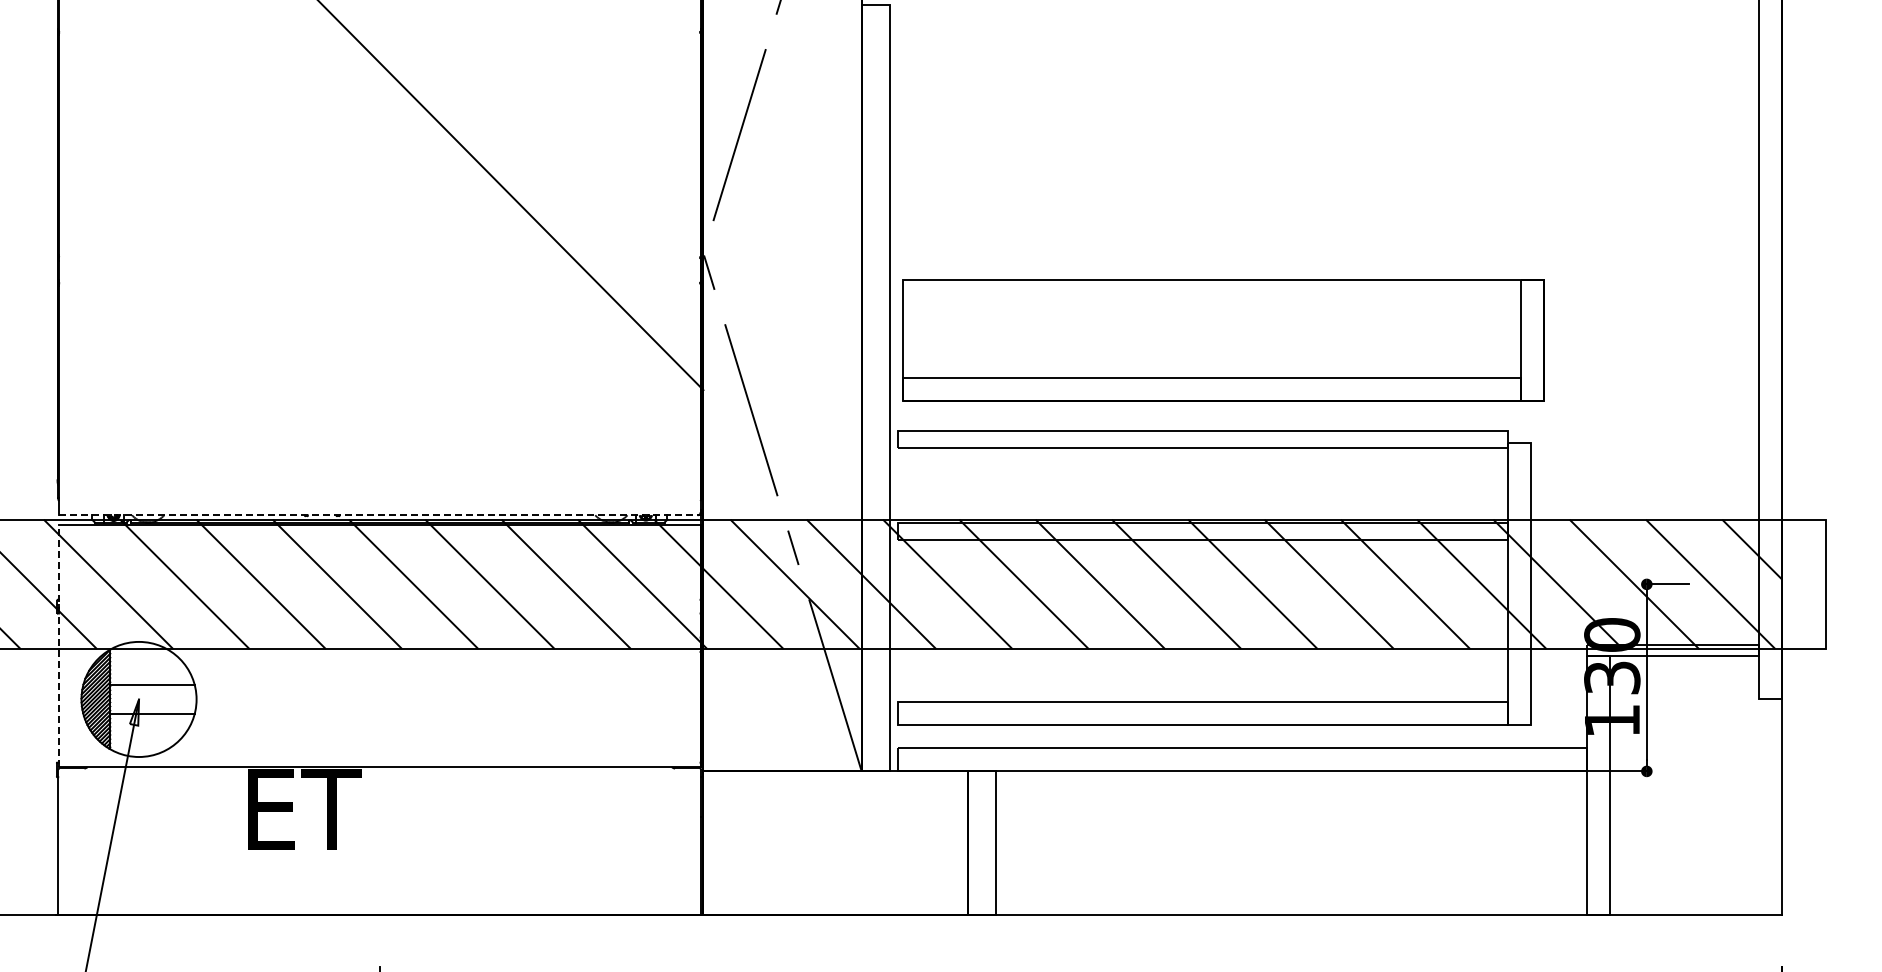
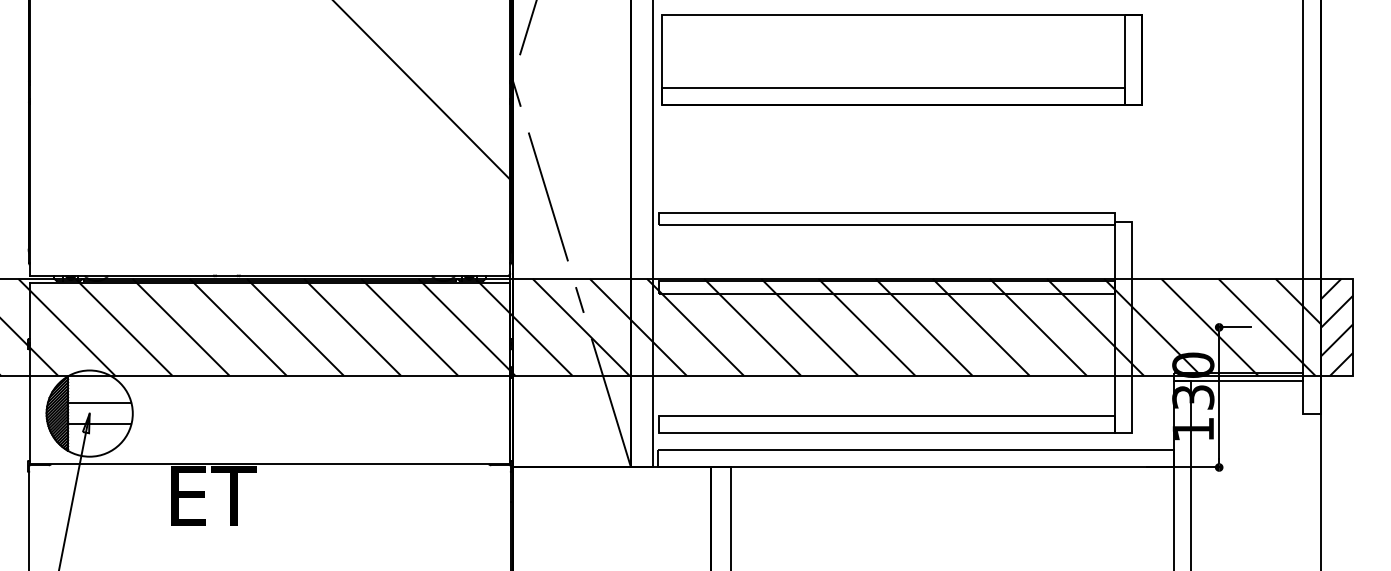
part: (1223, 340) -> (902, 60), moved
line: (379, 515) -> (269, 275), dashed -> solid
hatch: (1803, 584) -> (1336, 327), added
line: (58, 646) -> (29, 373), dashed -> solid

